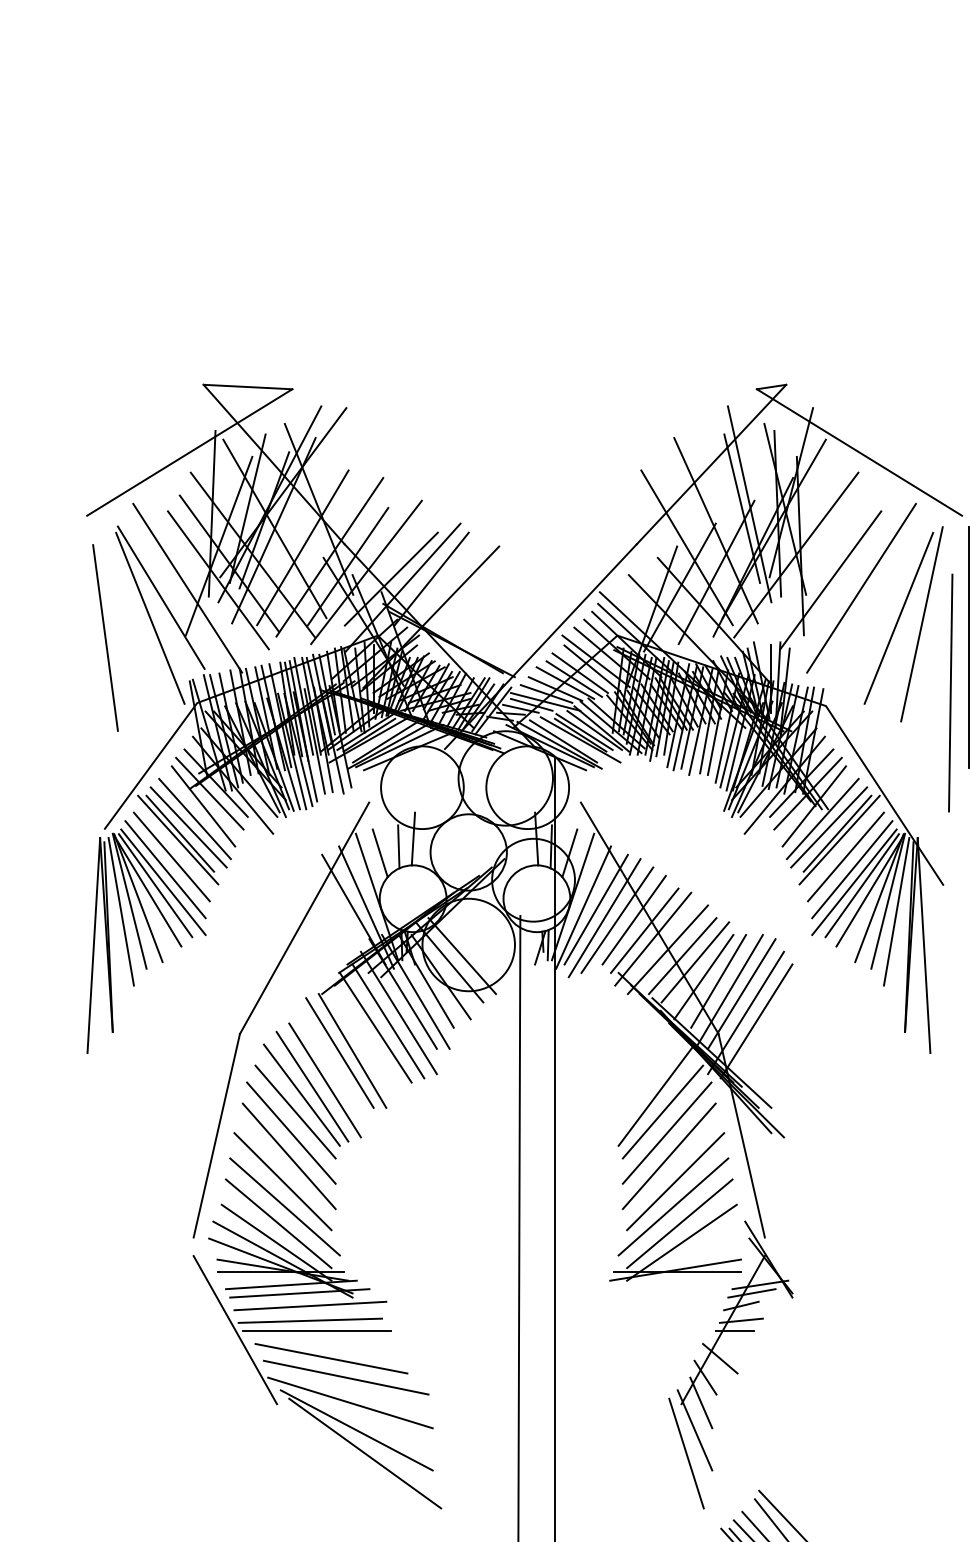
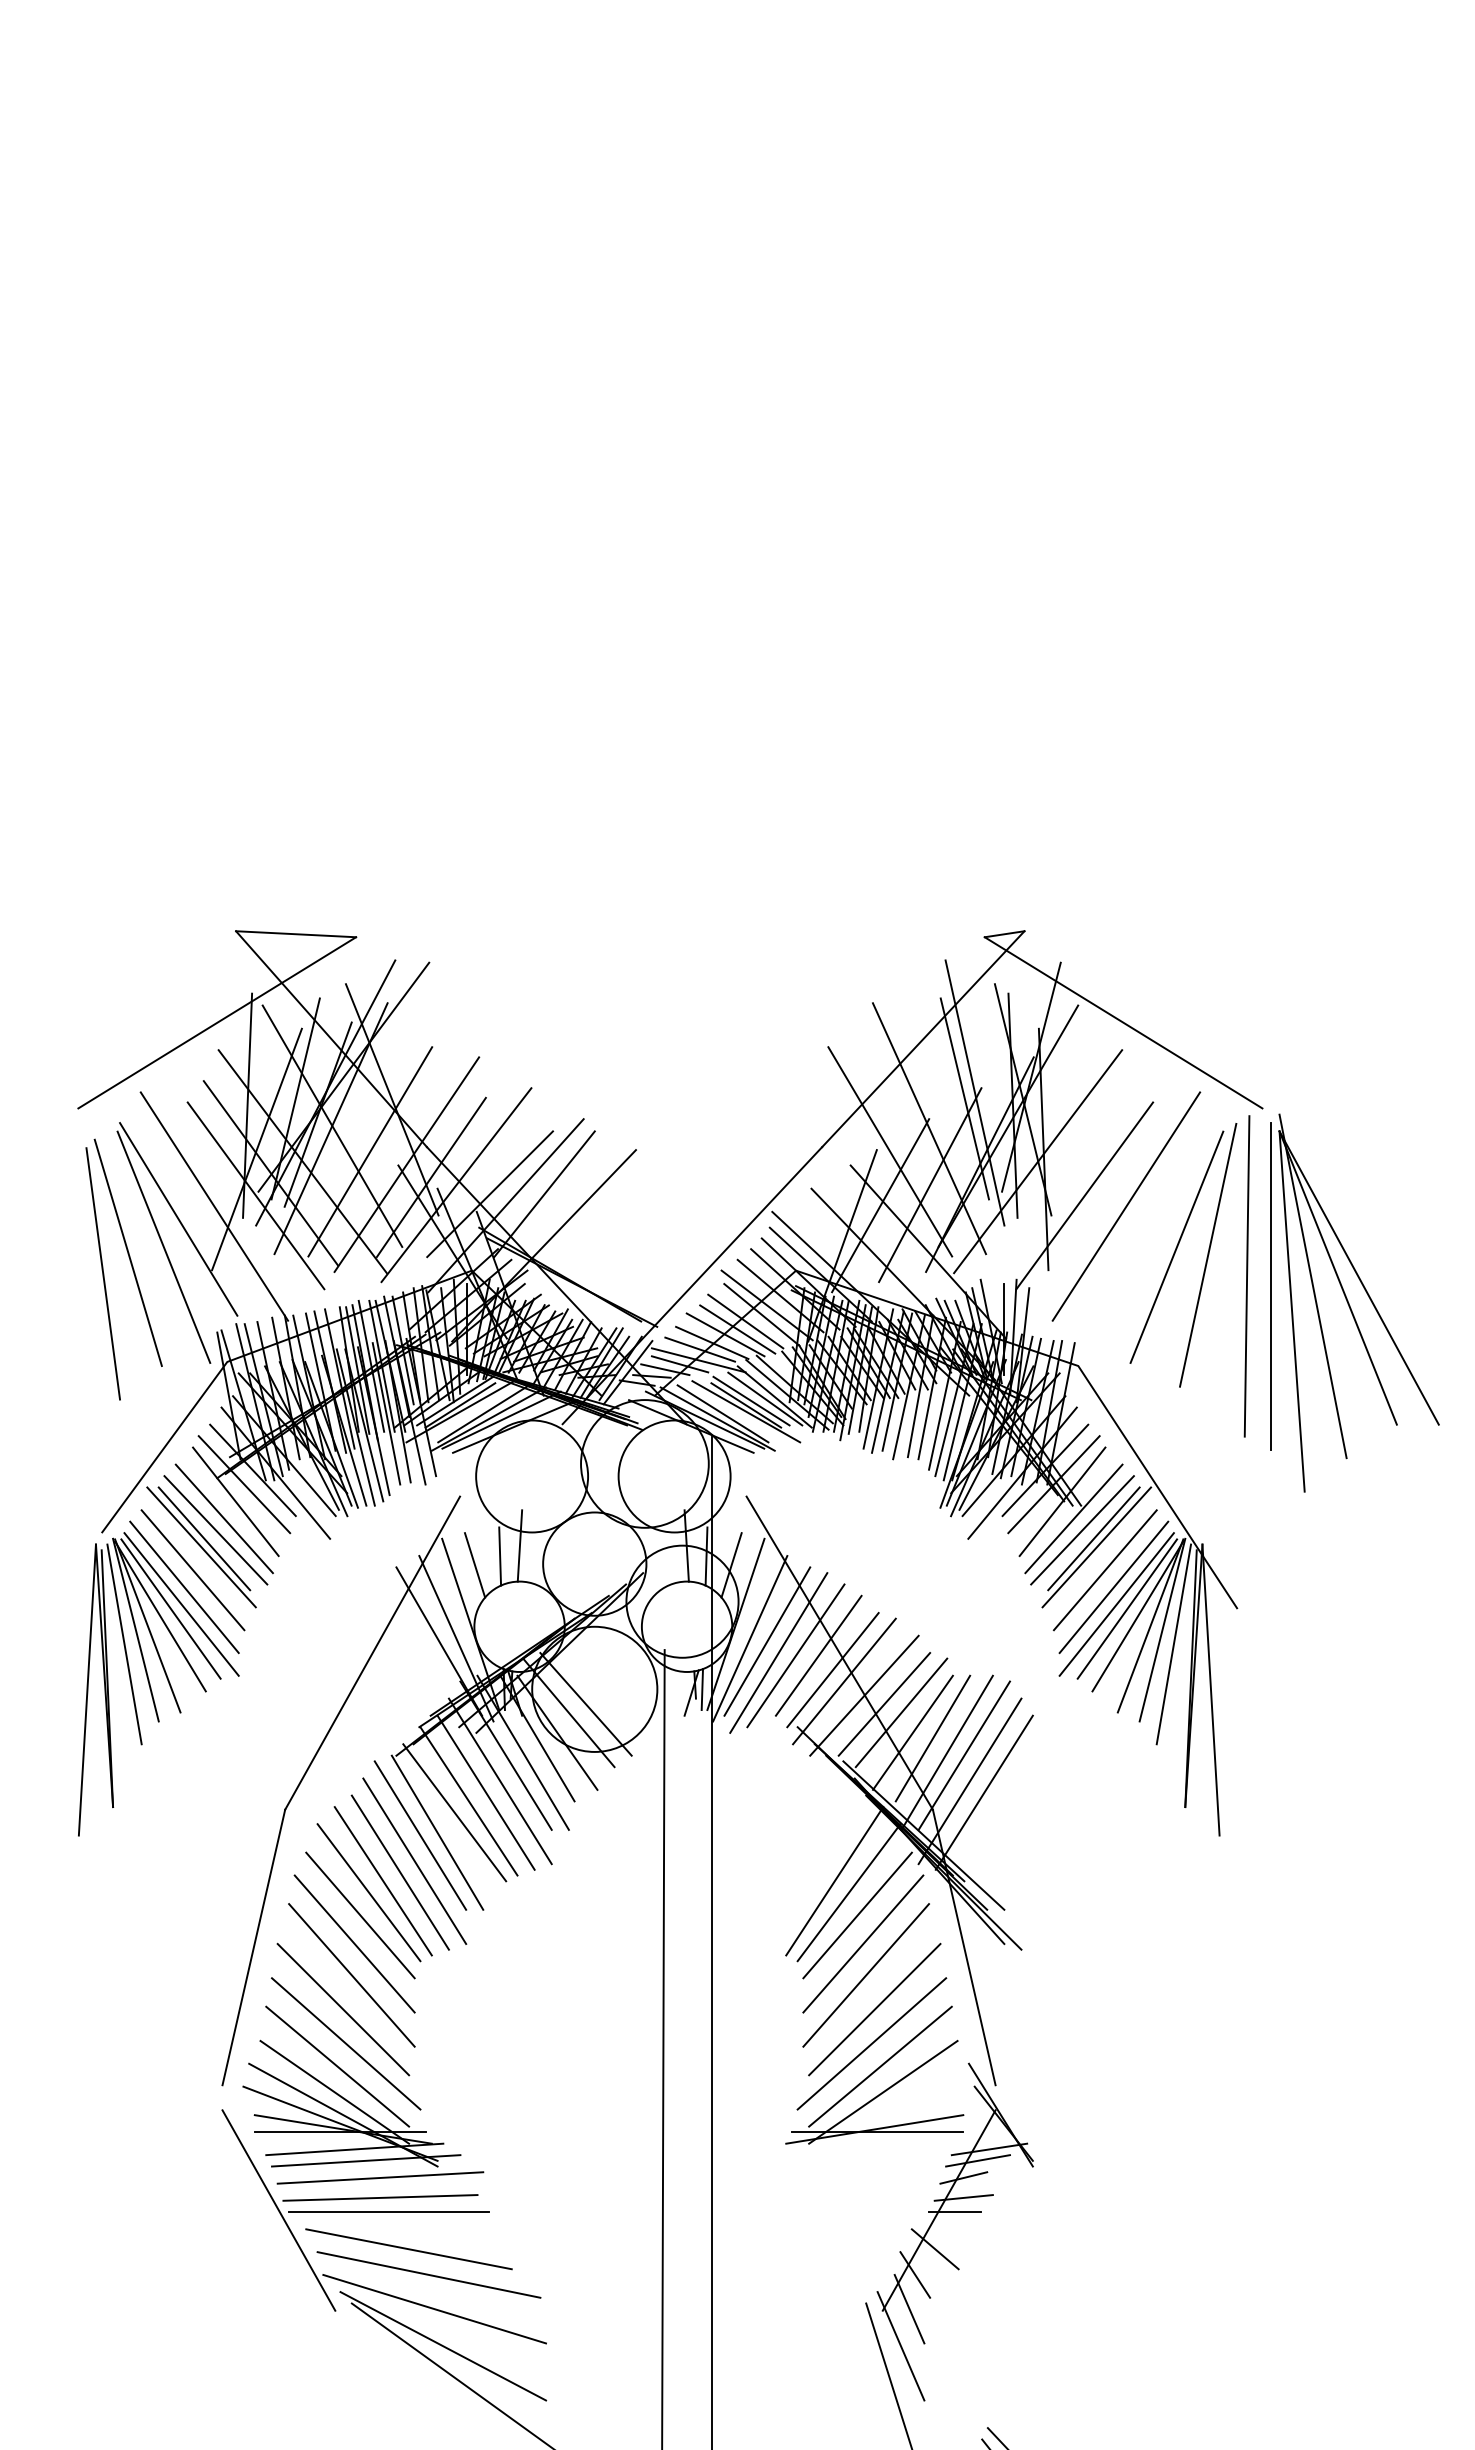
line: (123, 622) -> (127, 1252), added
line: (950, 693) -> (1246, 1276), moved
line: (365, 1035) -> (454, 1812), added
line: (335, 1071) -> (414, 1860), added
line: (645, 1086) -> (834, 1881), added

